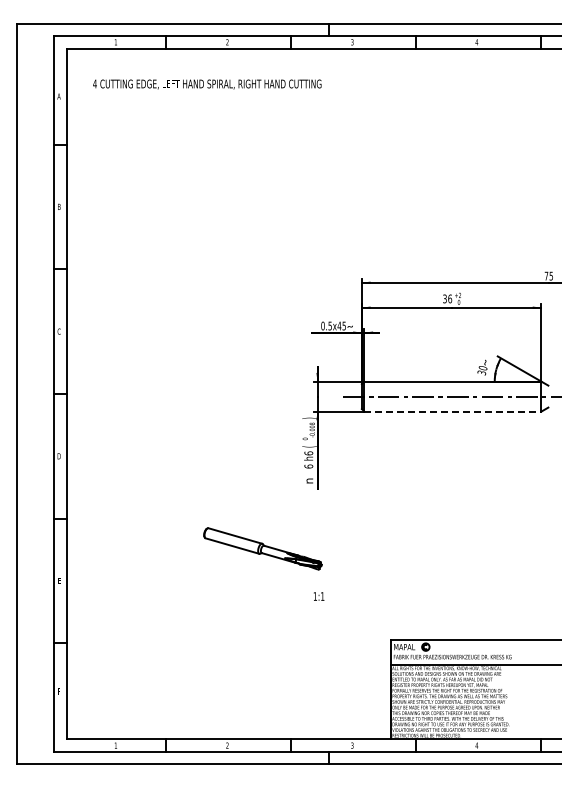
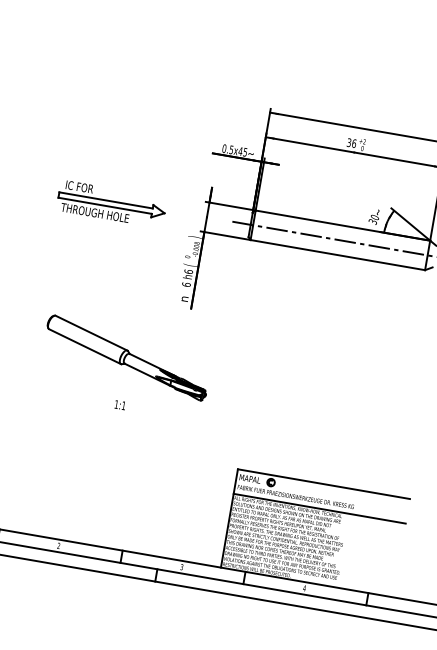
part: (221, 399) -> (111, 203), added
line: (452, 411) -> (337, 254), dashed -> solid
part: (262, 548) -> (126, 357), size x1.43
text: (319, 596) -> (120, 405), moved

